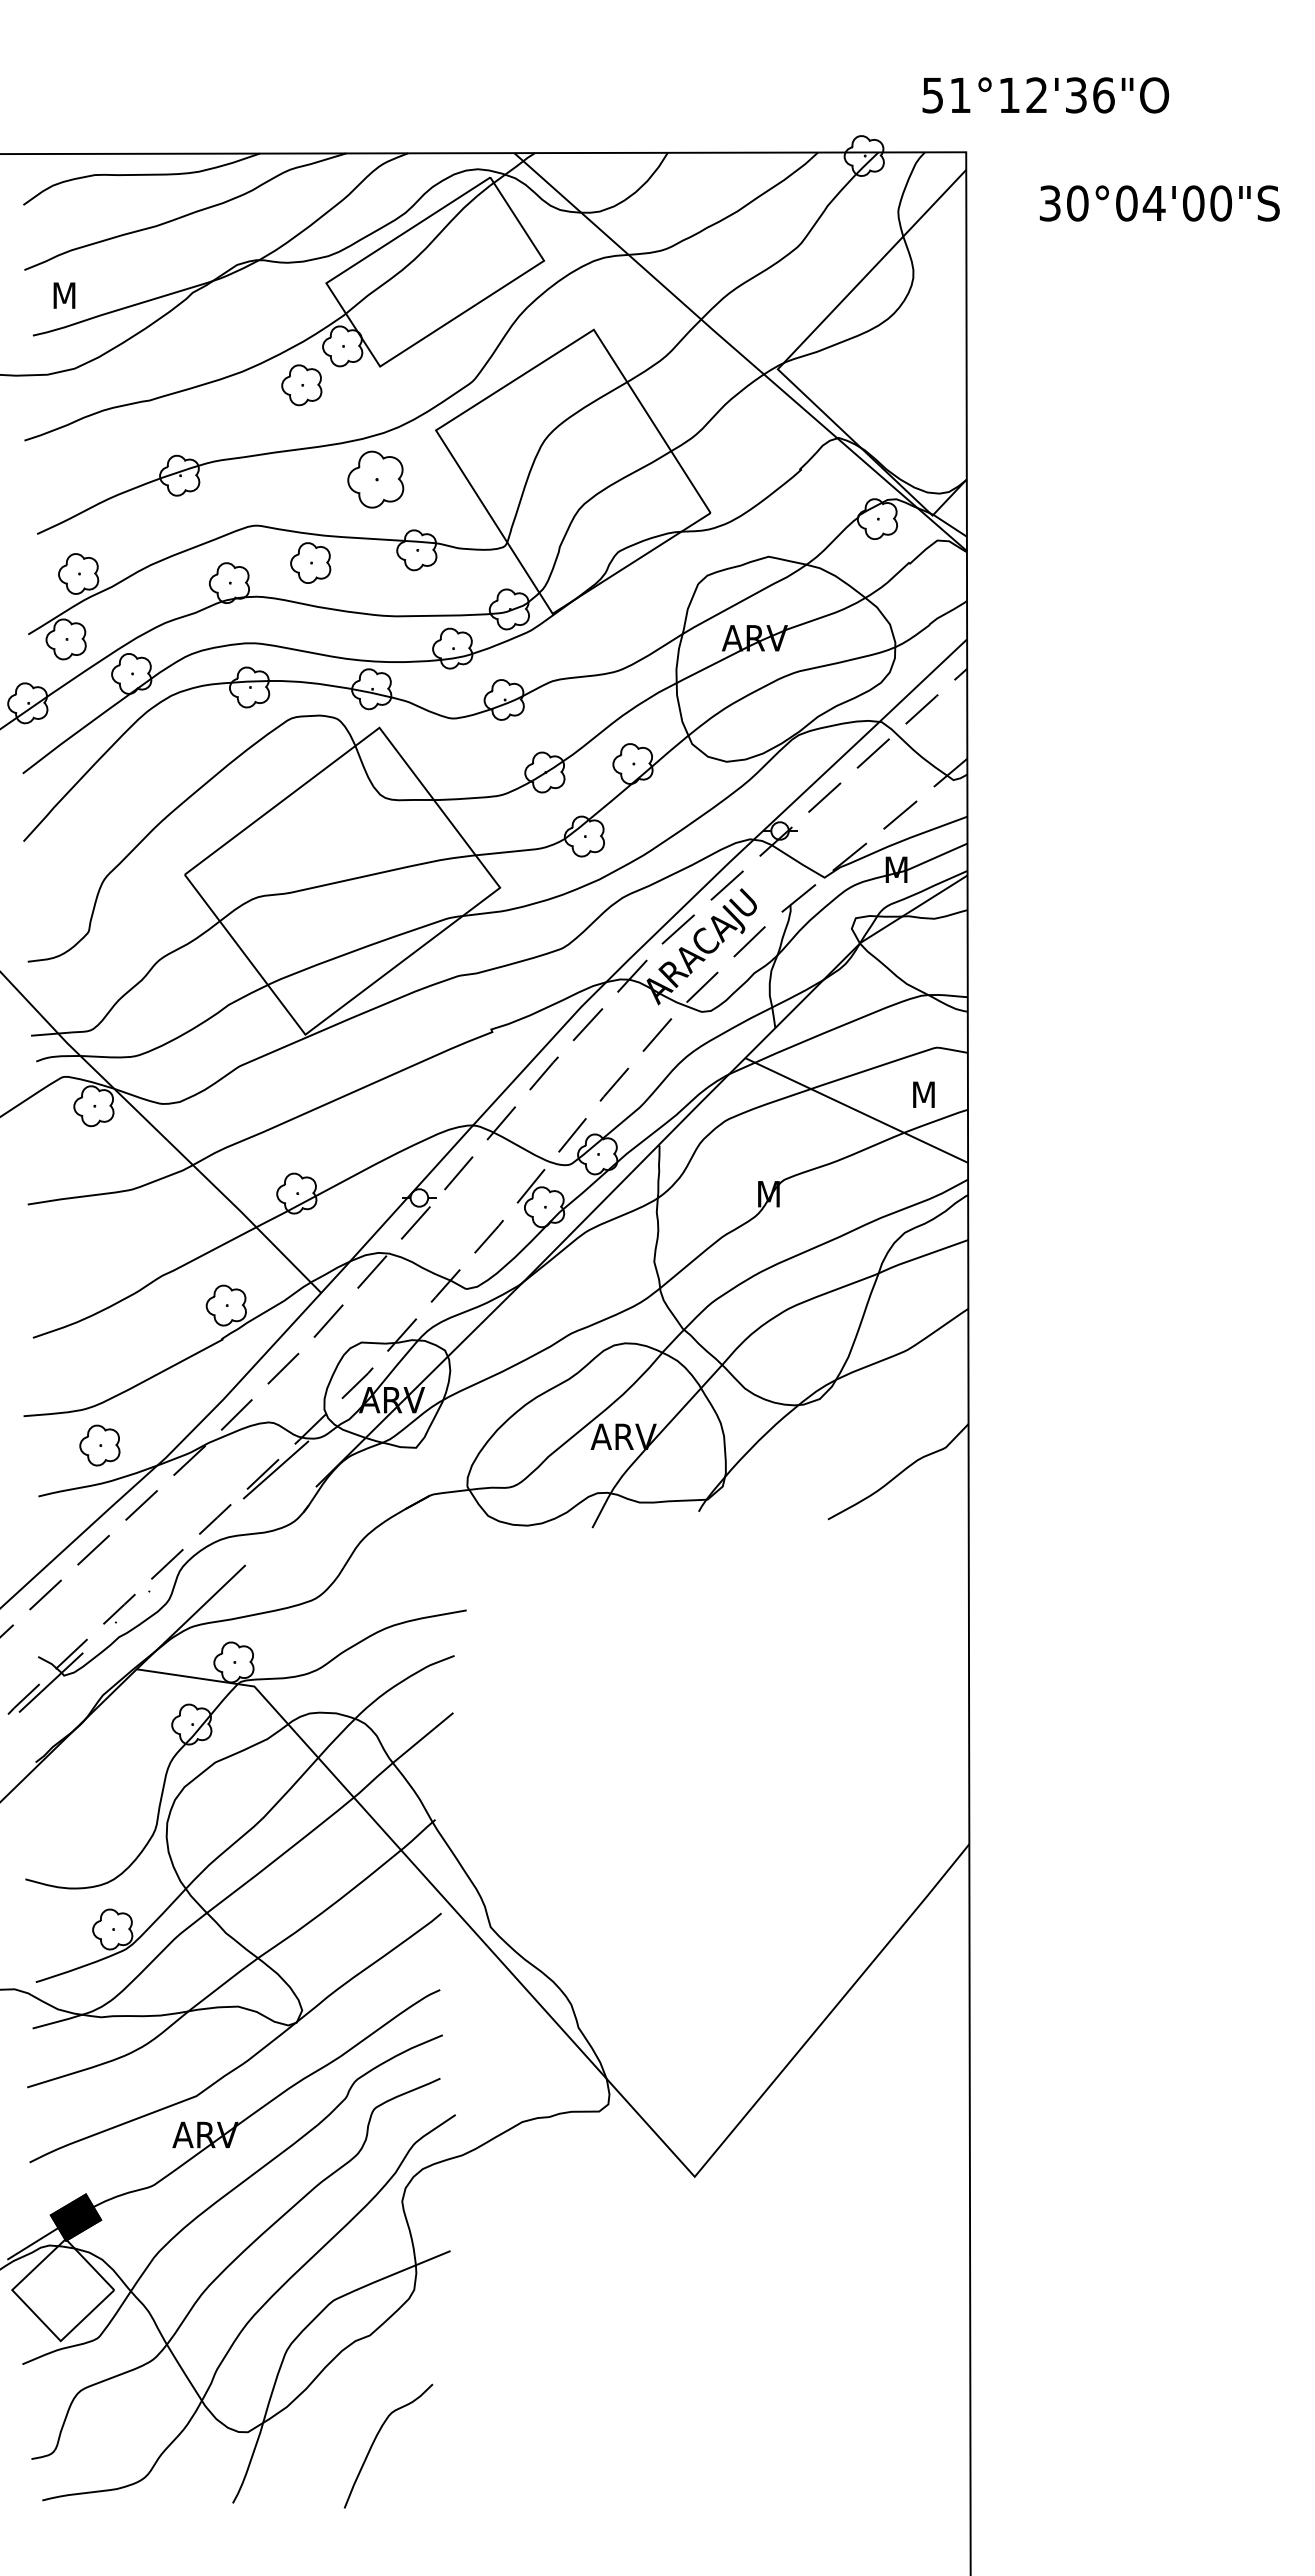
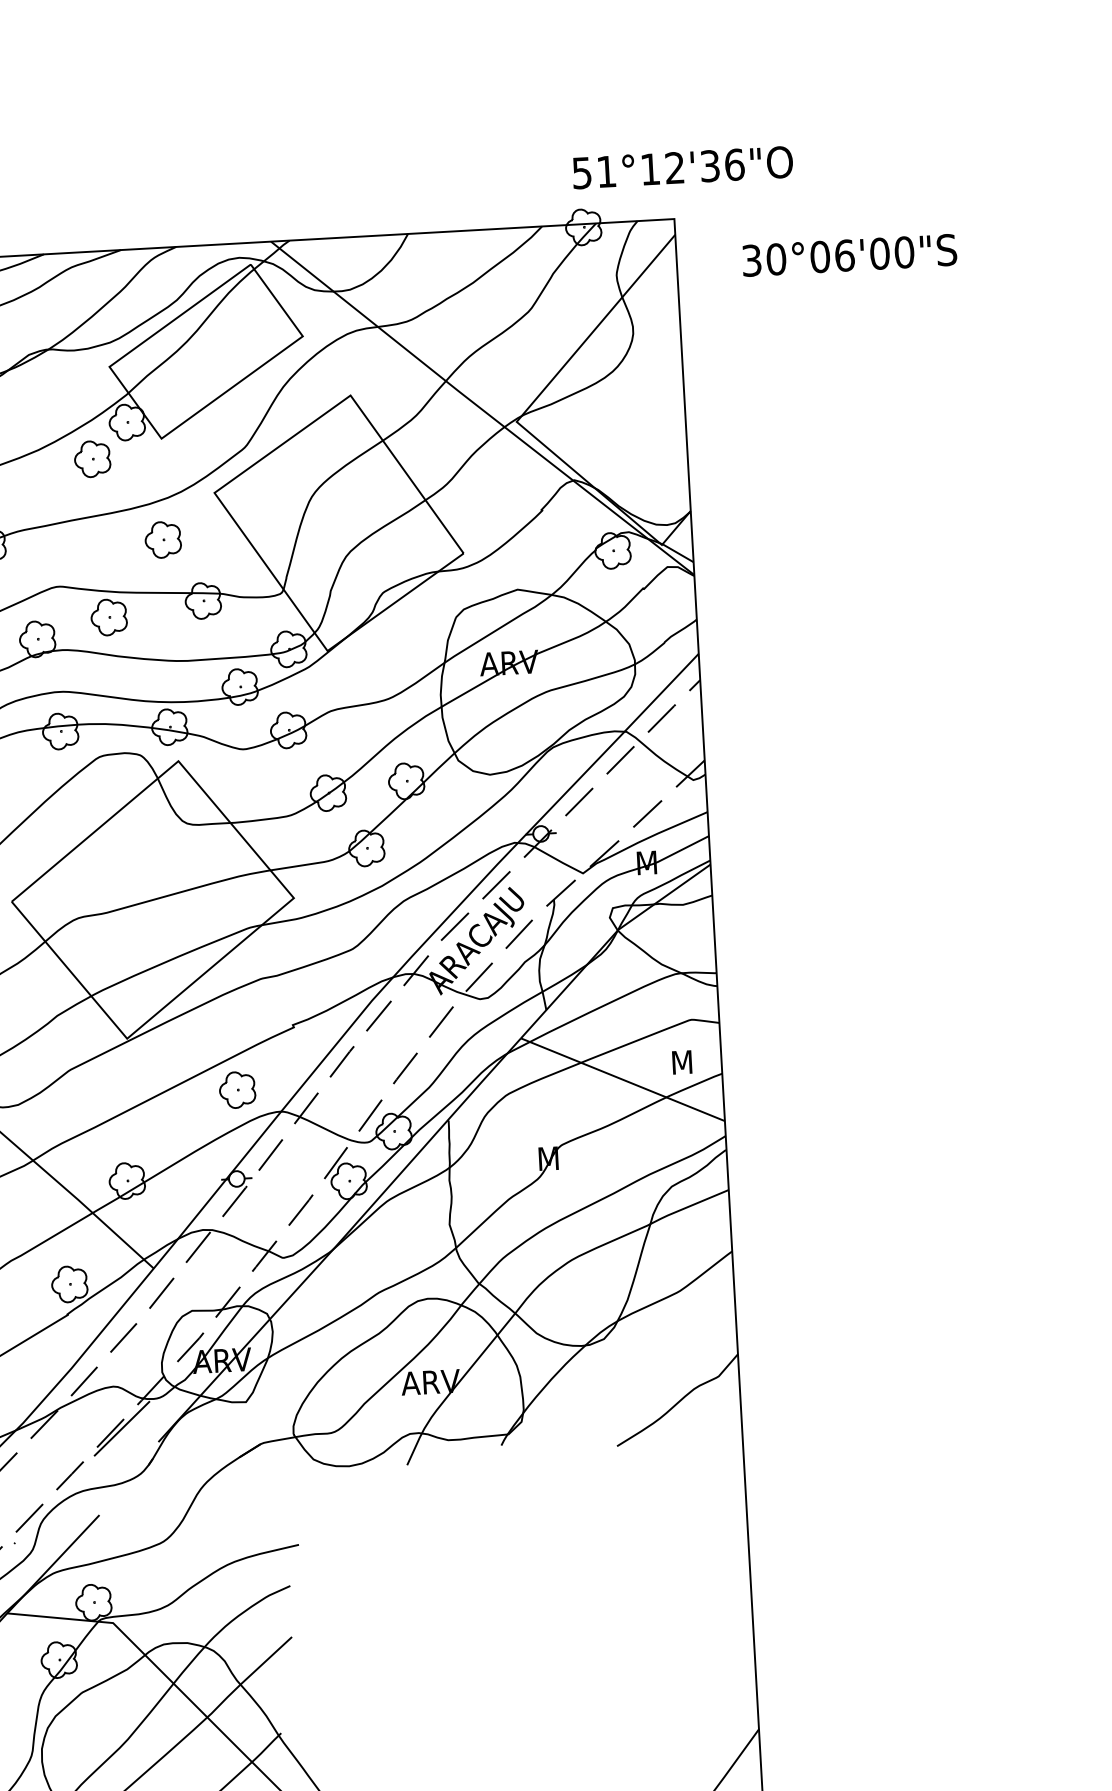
text: (1045, 95) -> (682, 167), moved
text: (1153, 203) -> (844, 255), 30°04'00"S -> 30°06'00"S
part: (375, 479) -> (162, 539), size x0.71
part: (425, 1098) -> (237, 1089), added

